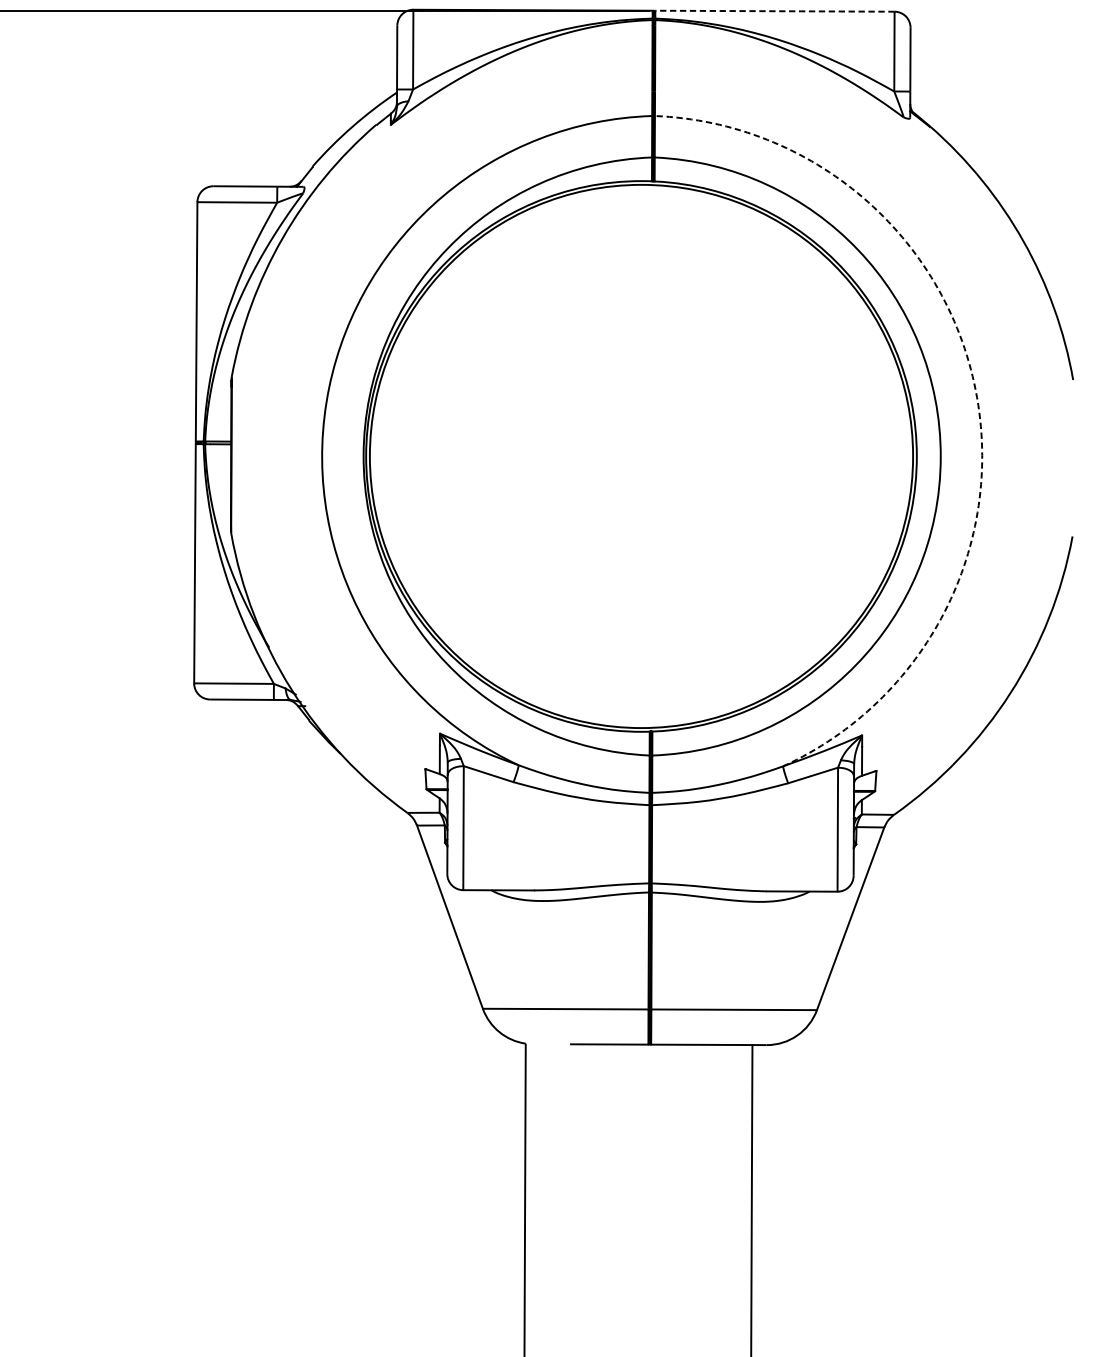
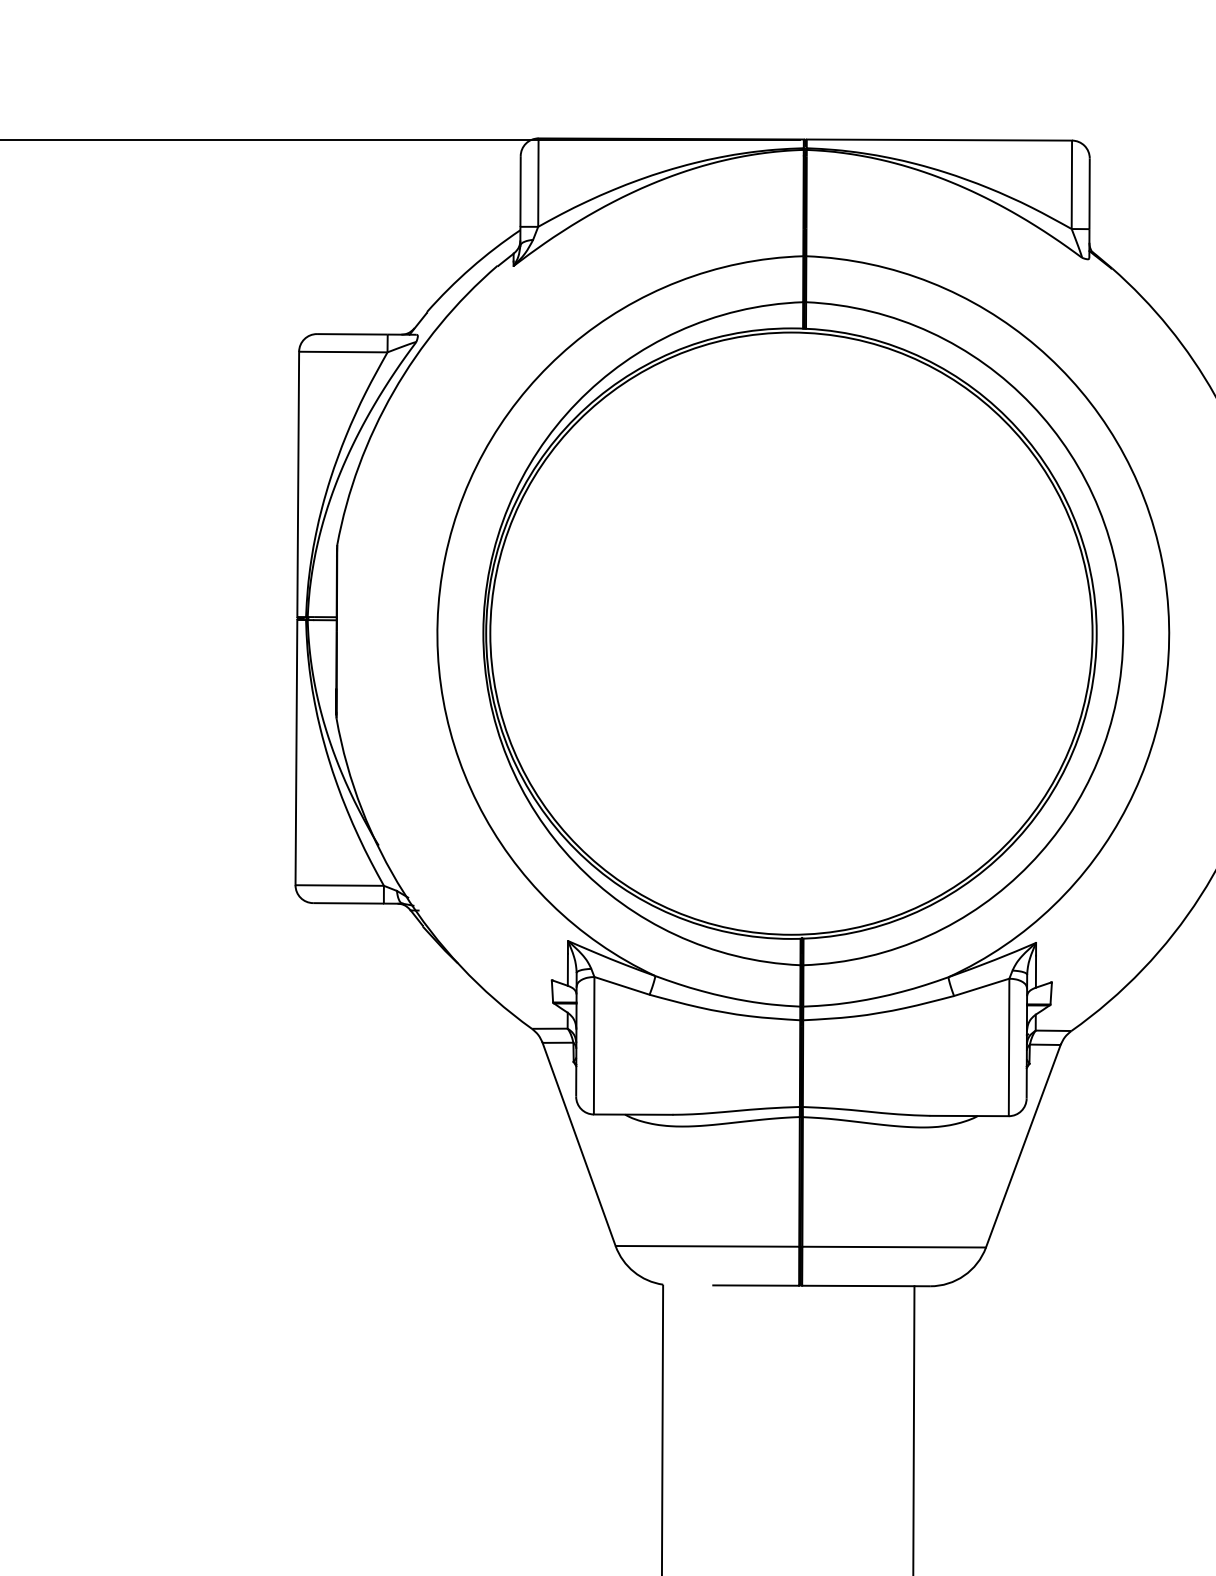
line: (775, 11) -> (939, 140), dashed -> solid
arc: (976, 390) -> (1162, 560), dashed -> solid

